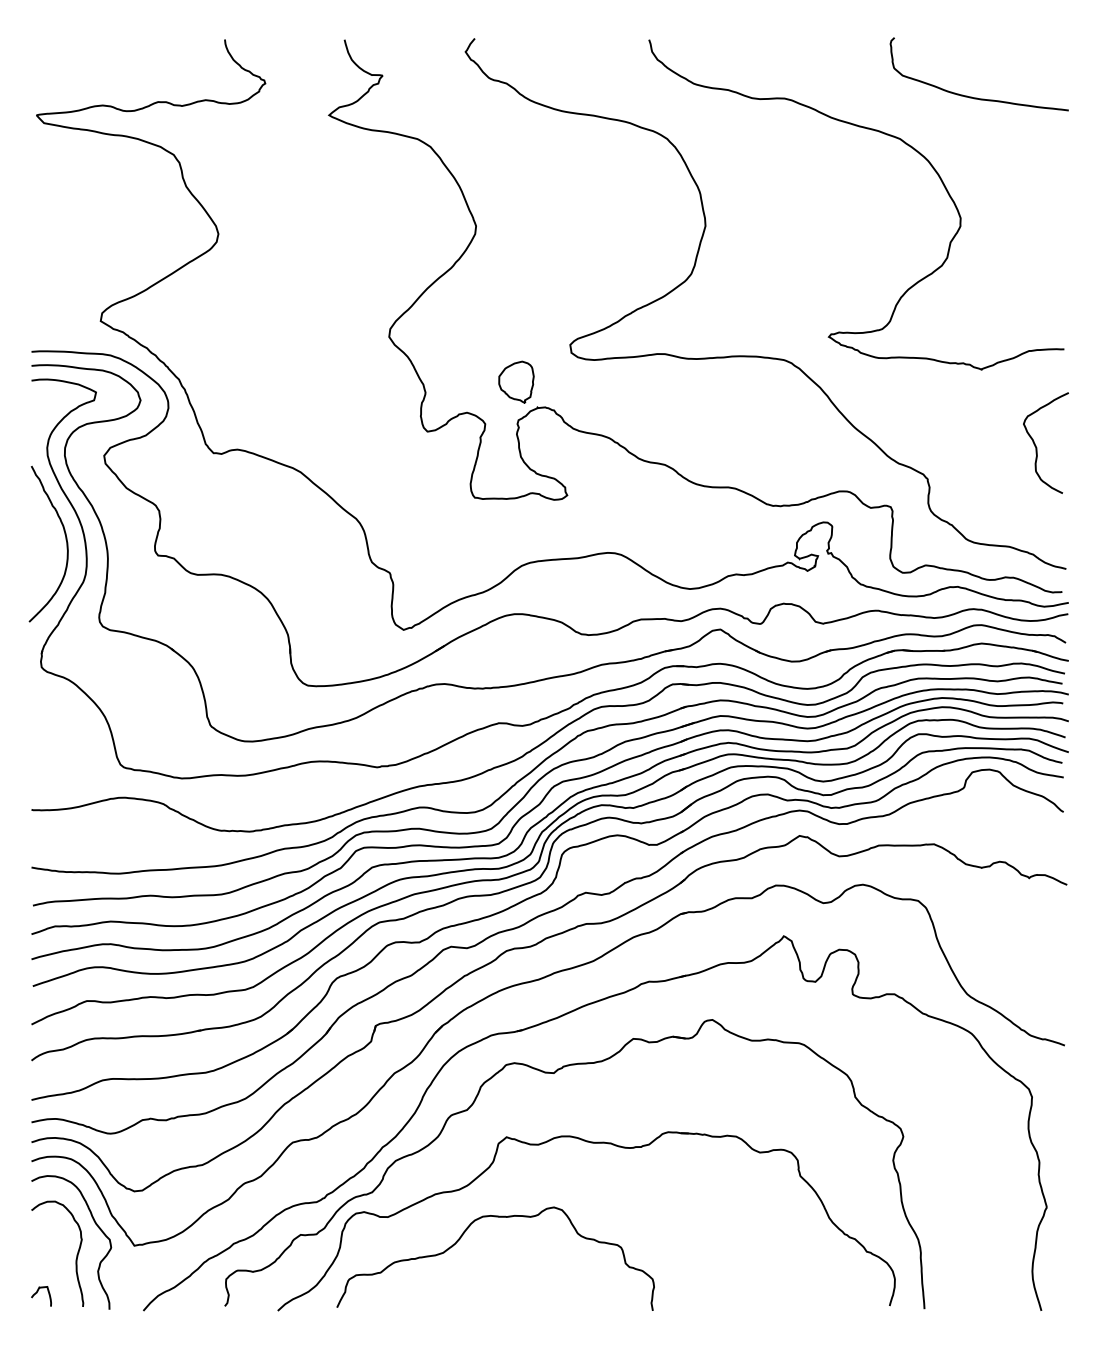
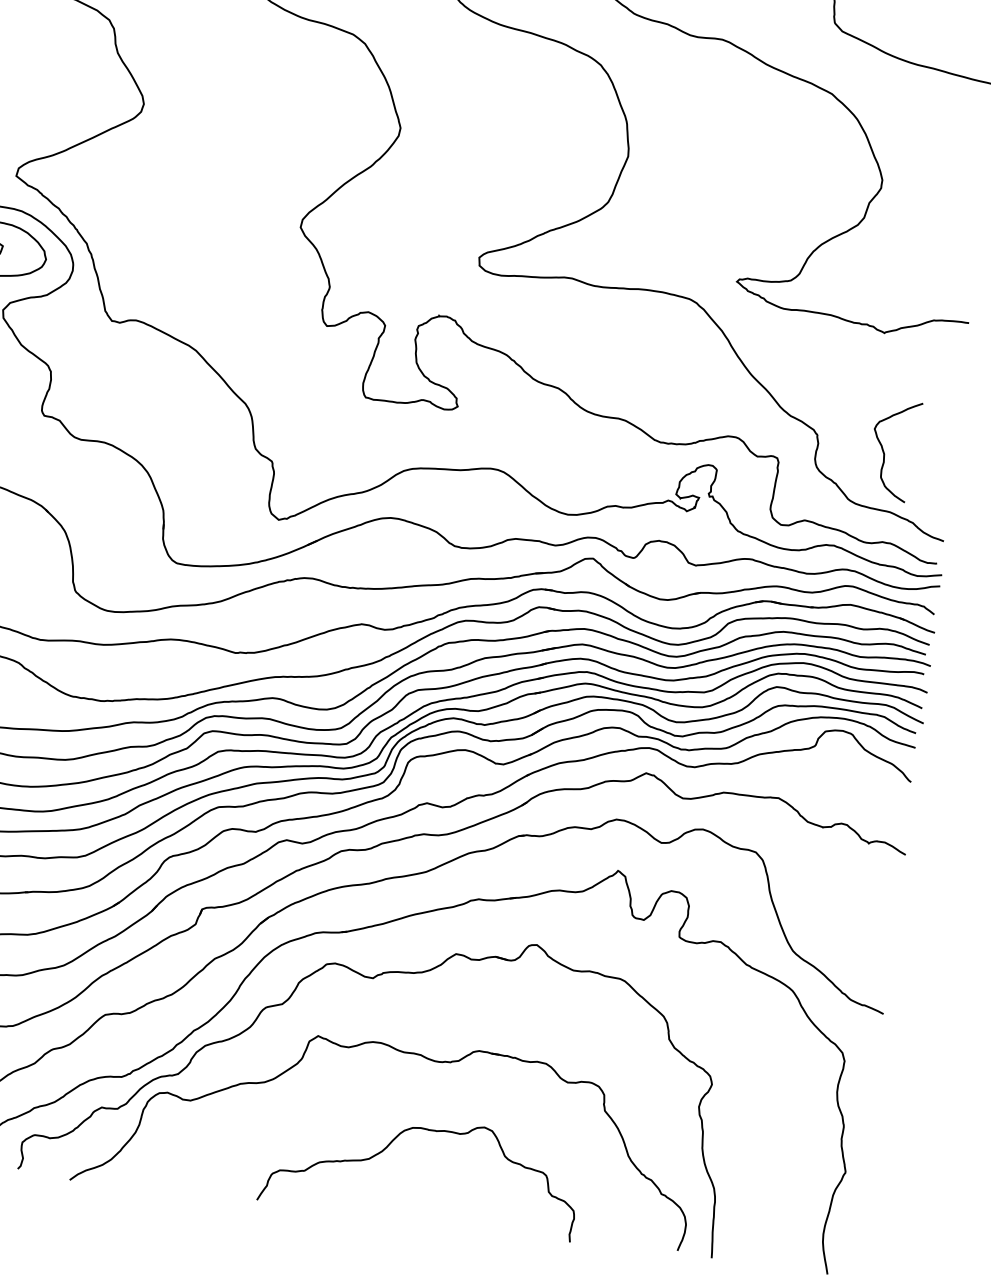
part: (516, 381) -> (421, 287), removed
curve: (1037, 447) -> (885, 453), moved
curve: (463, 1235) -> (391, 1144), moved

